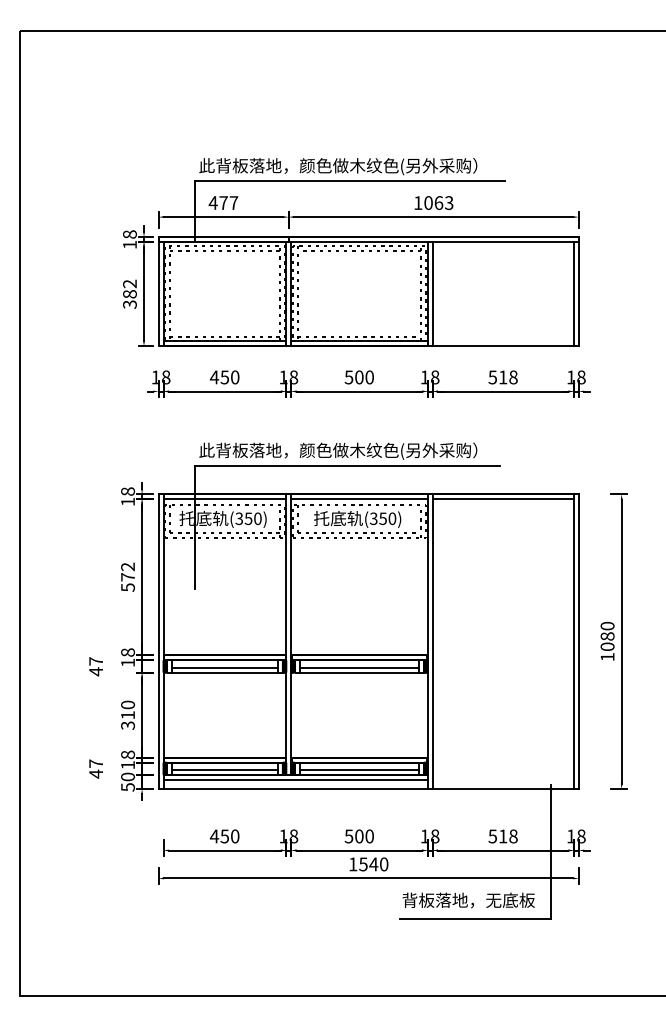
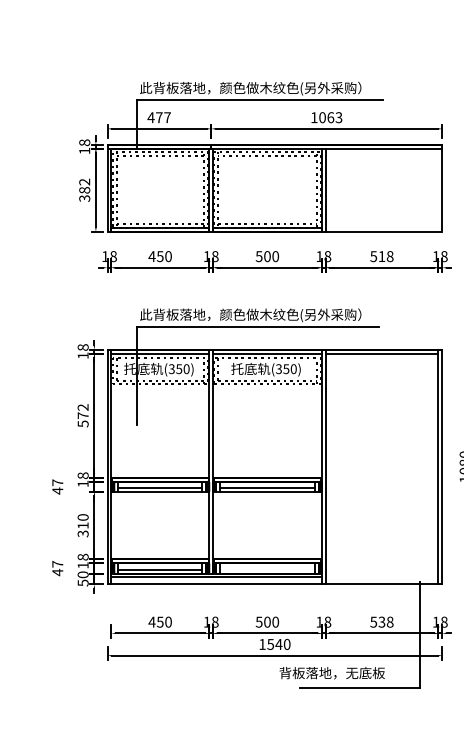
line: (573, 294) -> (438, 190), removed
line: (359, 770) -> (267, 569), removed
text: (502, 836) -> (381, 622), 518 -> 538
text: (468, 900) -> (332, 673), moved

